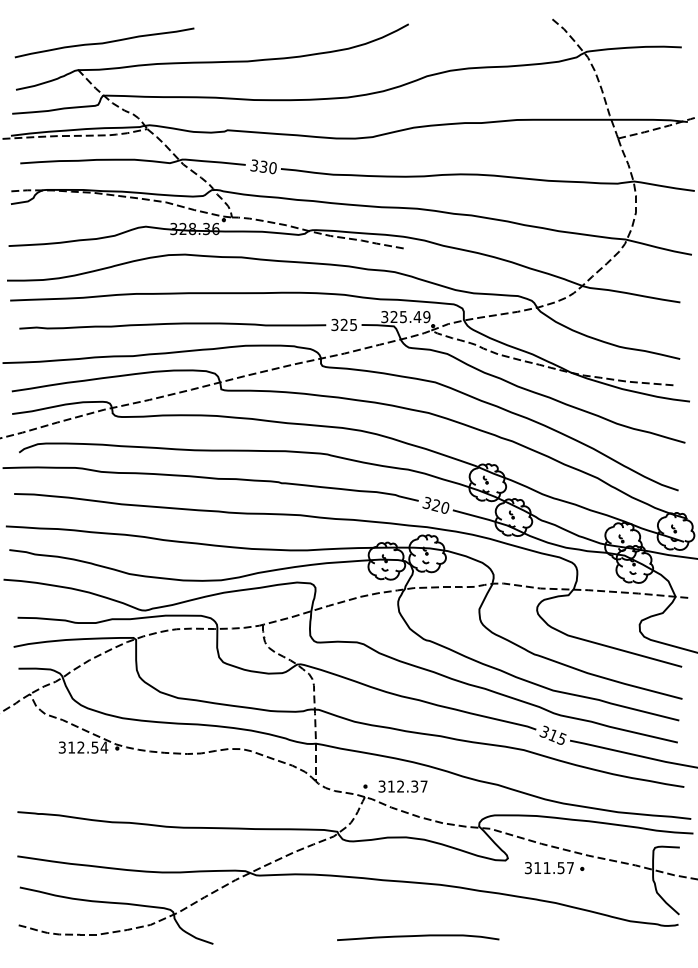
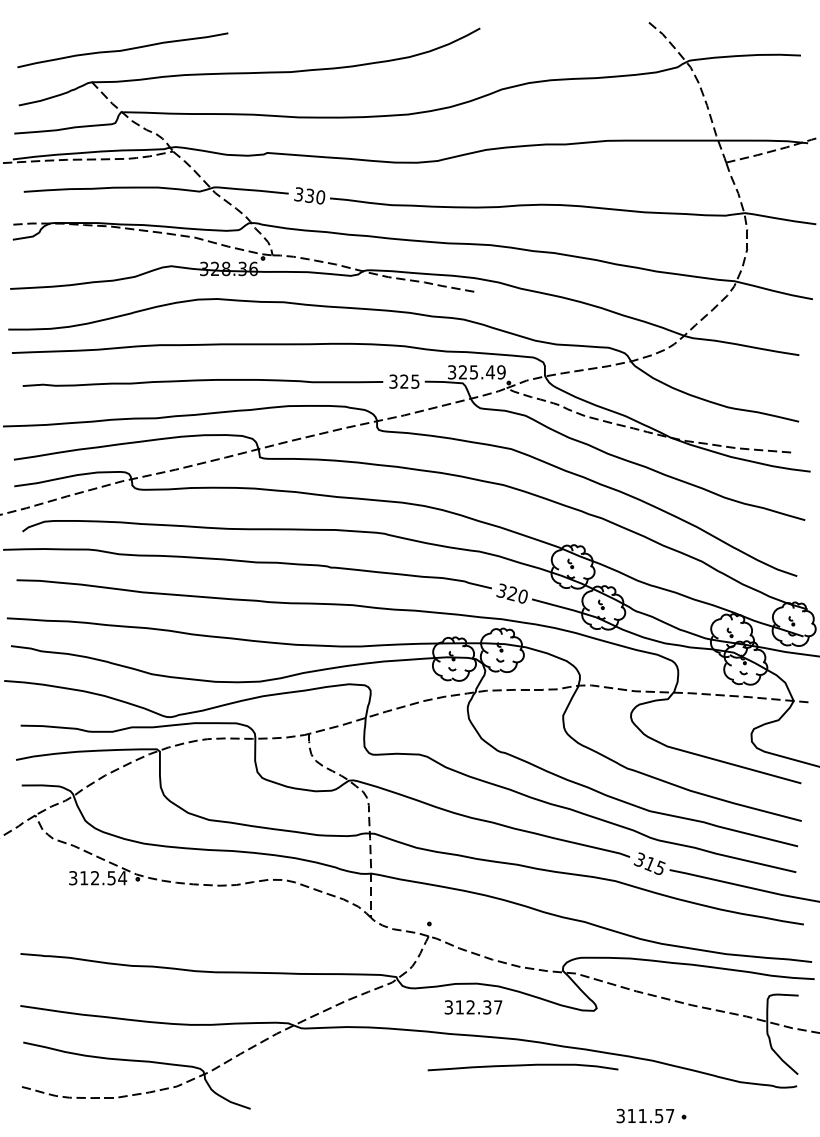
text: (402, 786) -> (472, 1007), moved
part: (554, 868) -> (651, 1116), moved
curve: (418, 936) -> (523, 1066), moved

